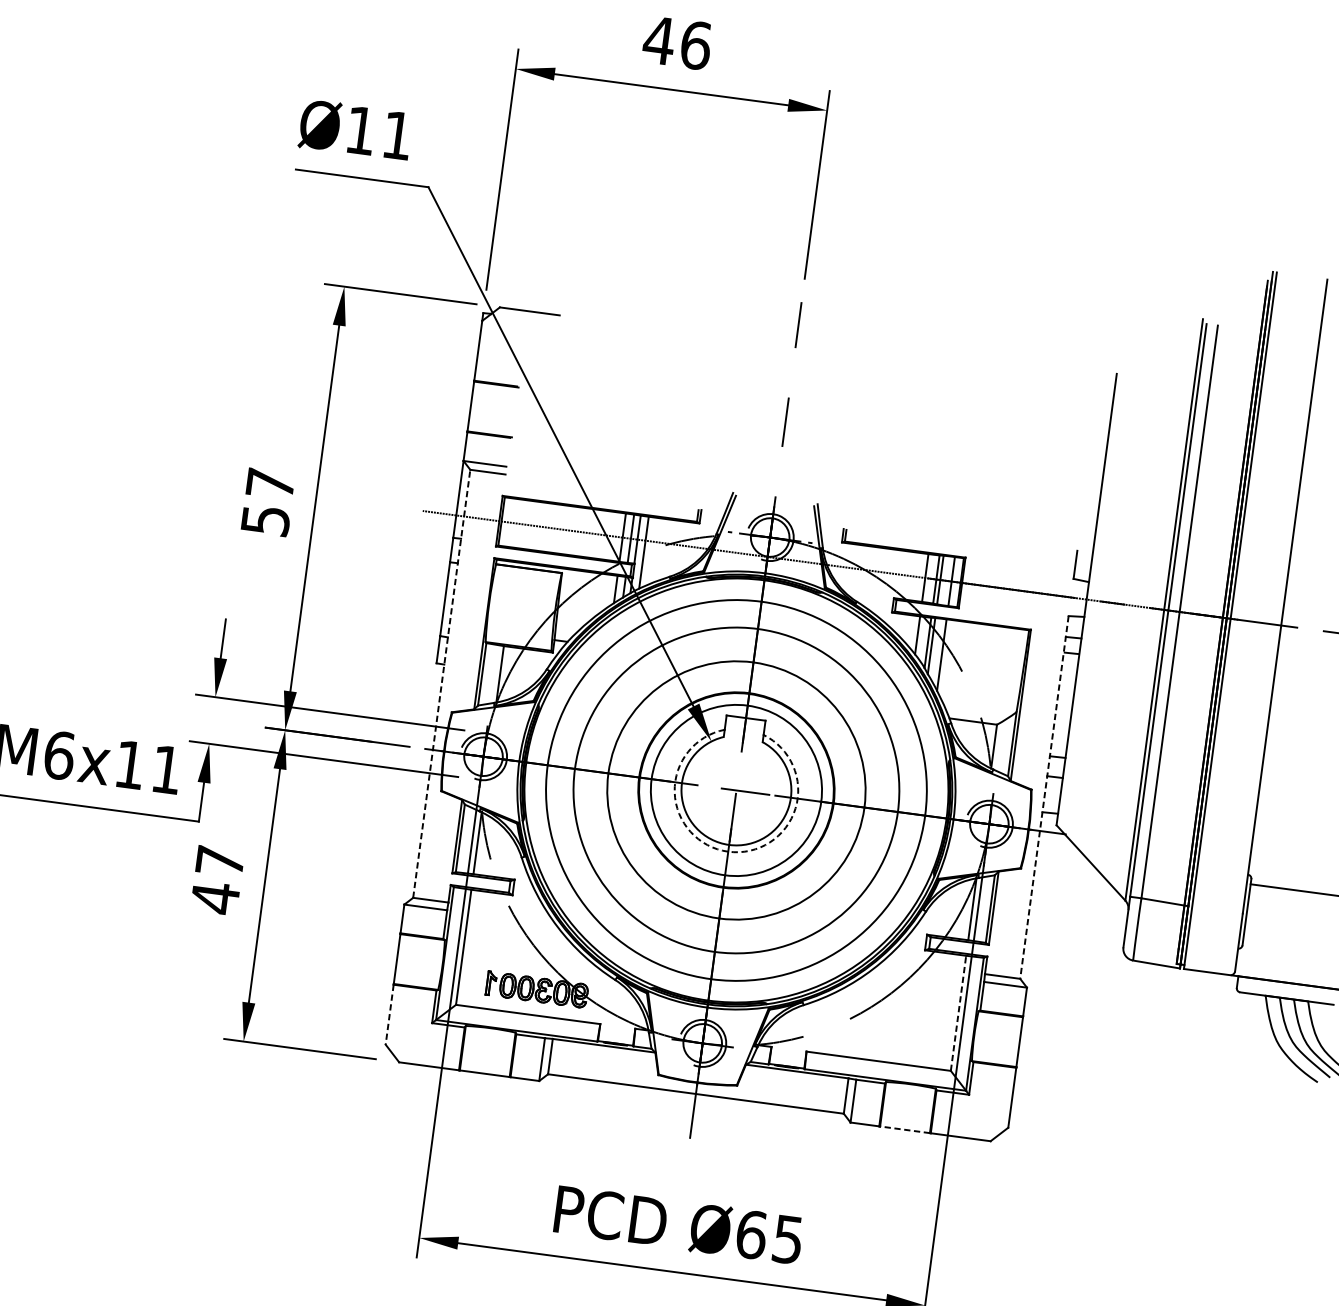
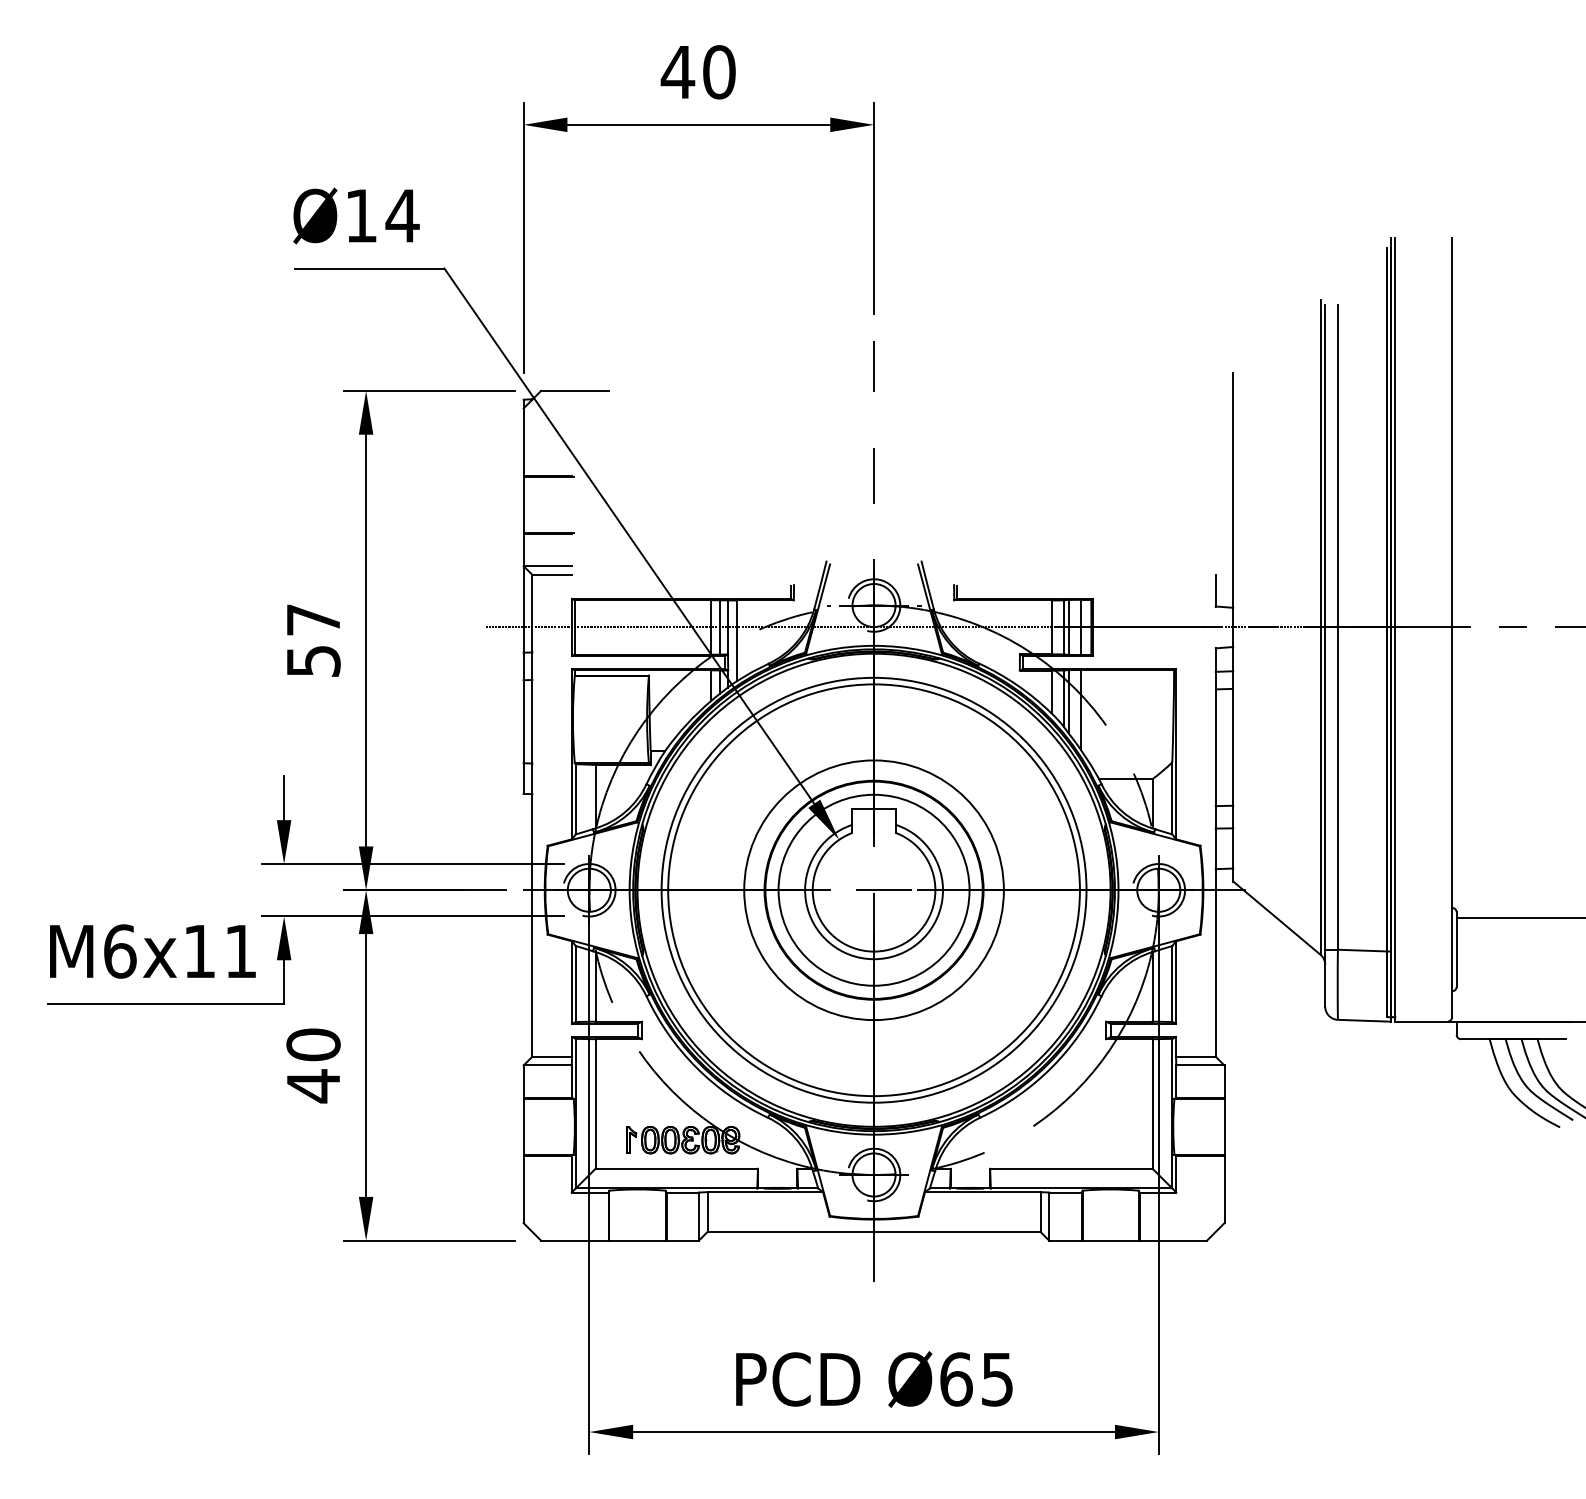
text: (696, 45) -> (719, 72), 46 -> 40
text: (397, 135) -> (402, 215), Ø11 -> Ø14
line: (441, 683) -> (532, 815), dashed -> solid
circle: (735, 790) -> (873, 890), size x0.71
circle: (735, 790) -> (873, 890), size x1.43
line: (1044, 798) -> (1215, 853), dashed -> solid
arc: (728, 852) -> (874, 959), dashed -> solid
text: (220, 861) -> (313, 1044), 47 -> 40
line: (958, 1012) -> (1152, 1103), dashed -> solid
line: (389, 1014) -> (523, 1189), dashed -> solid
line: (904, 1129) -> (1110, 1240), dashed -> solid

